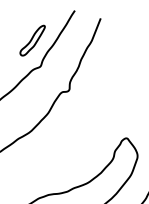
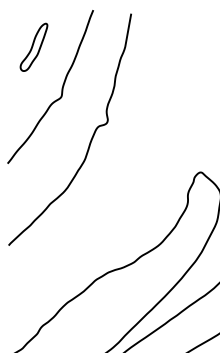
part: (32, 39) -> (33, 46), moved

